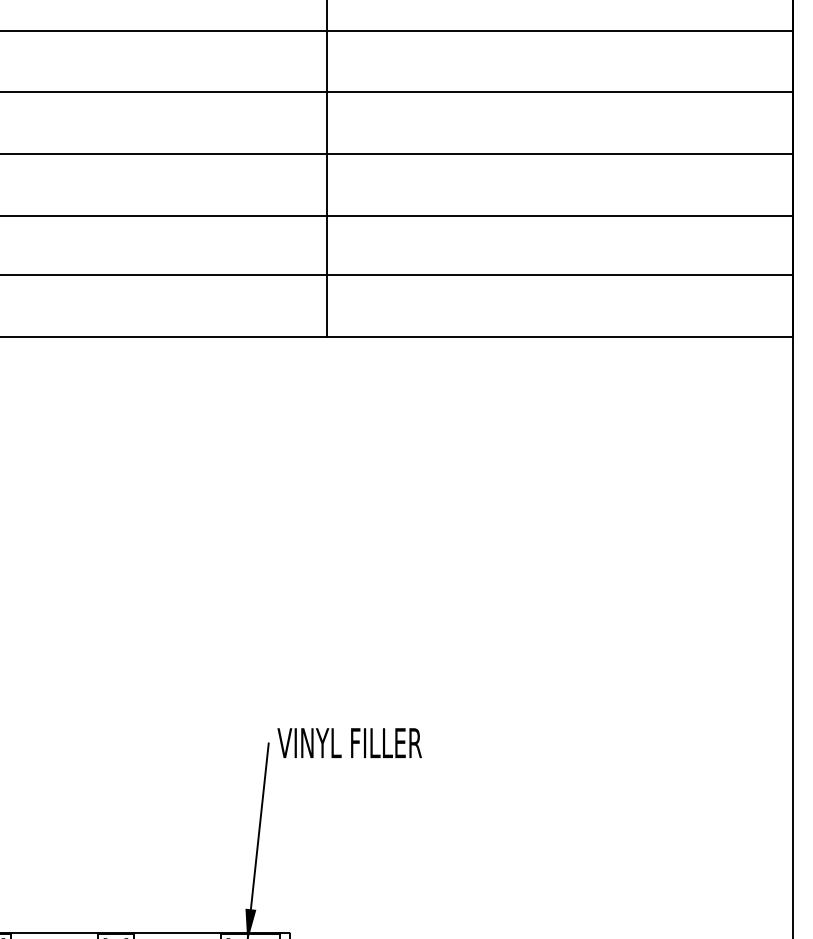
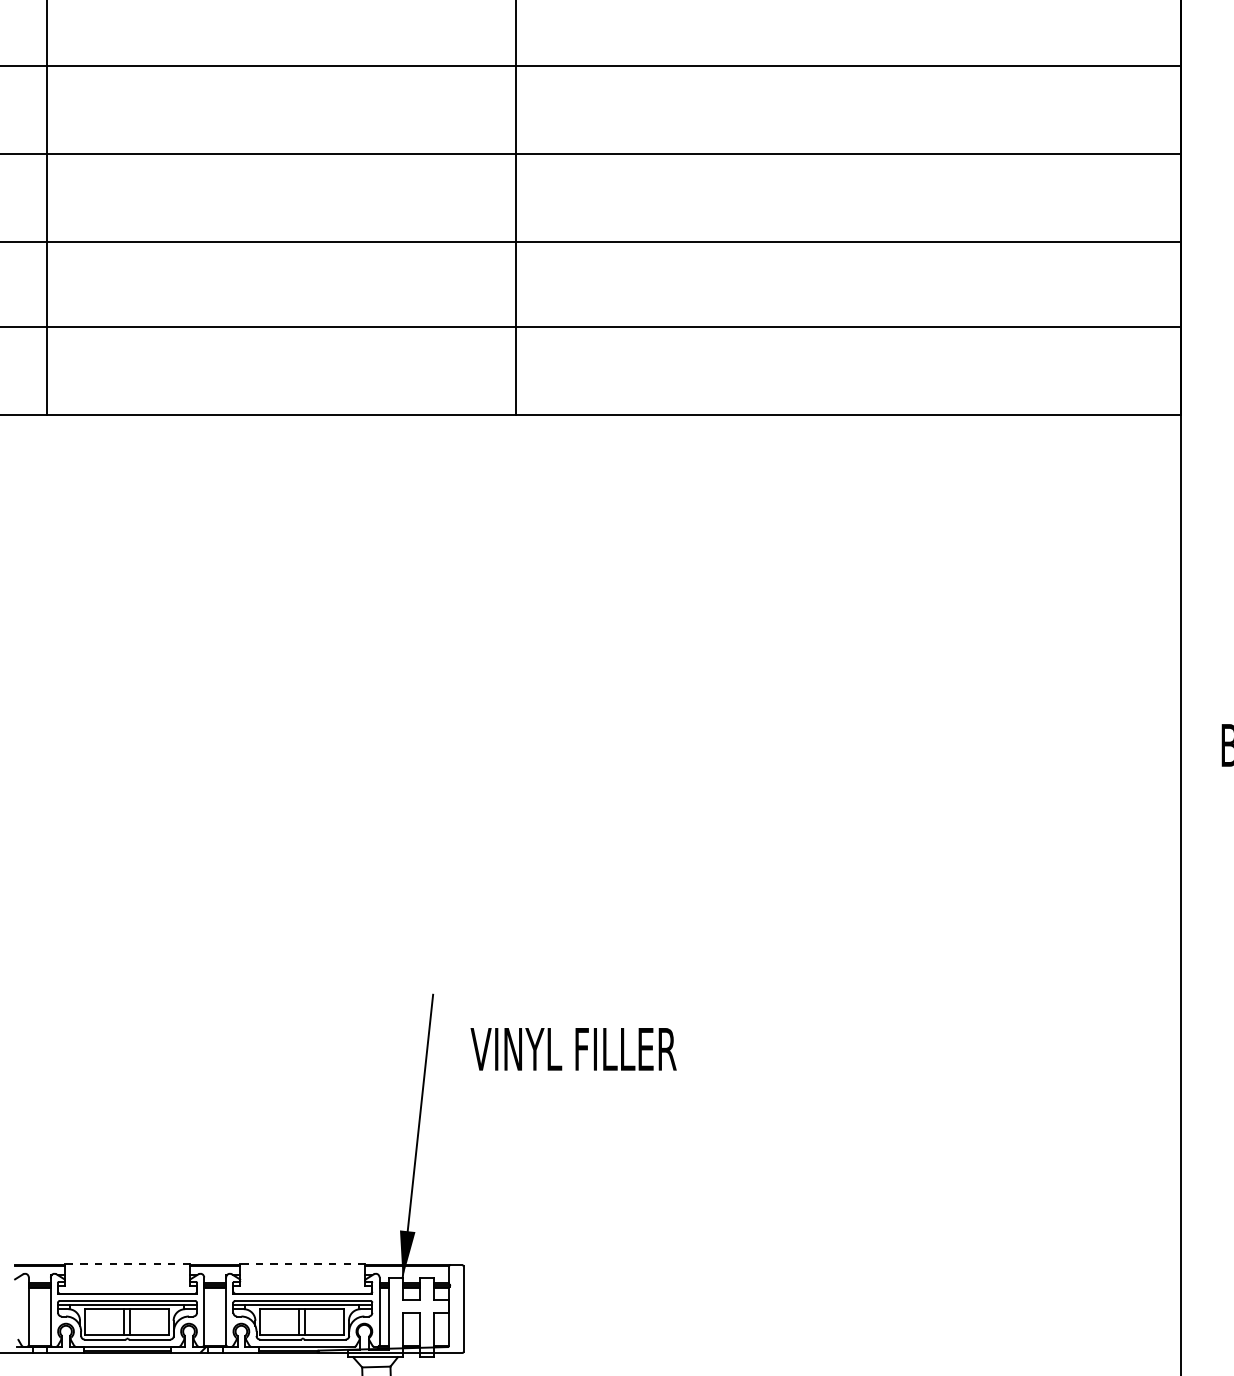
text: (349, 743) -> (573, 1049), moved
line: (54, 932) -> (127, 1264), solid -> dashed
line: (177, 932) -> (302, 1264), solid -> dashed

